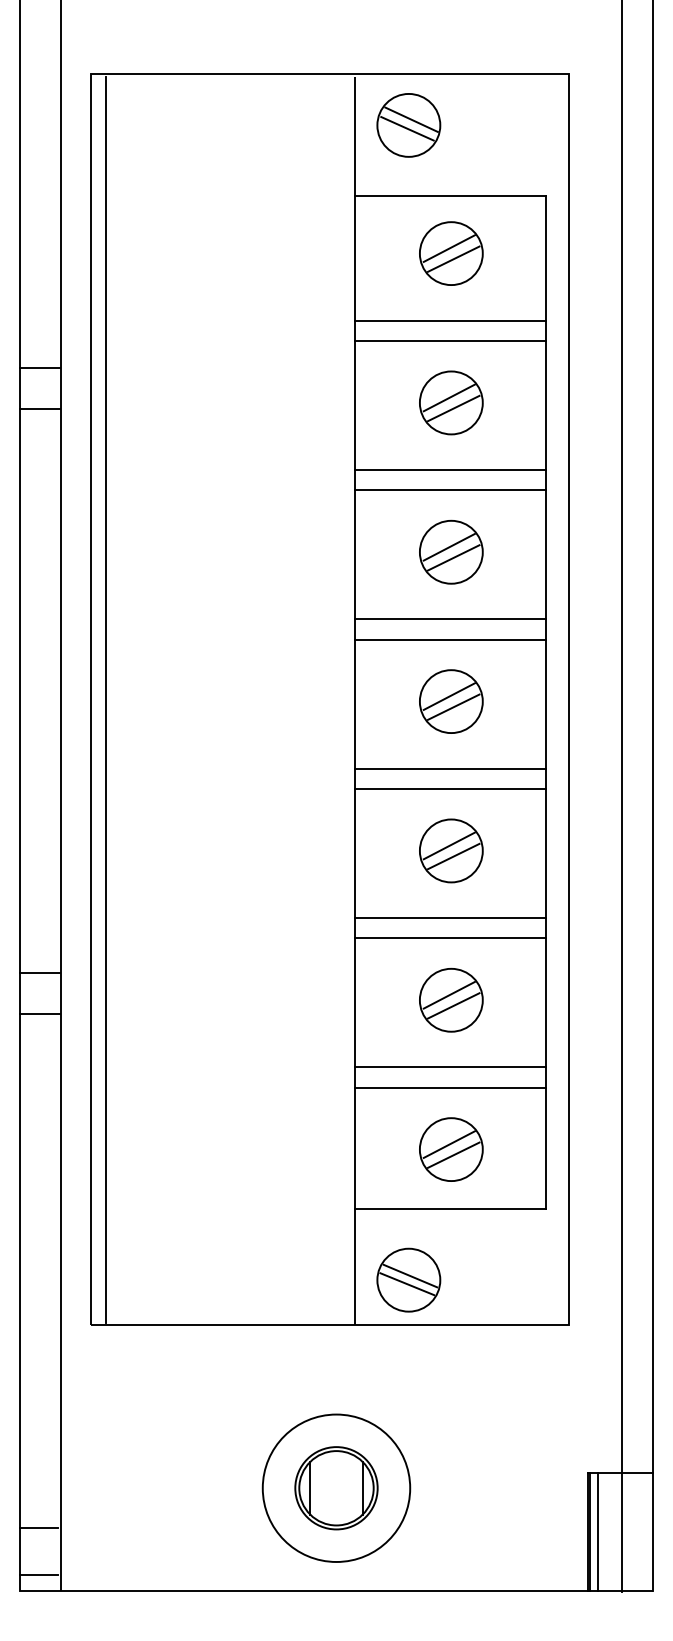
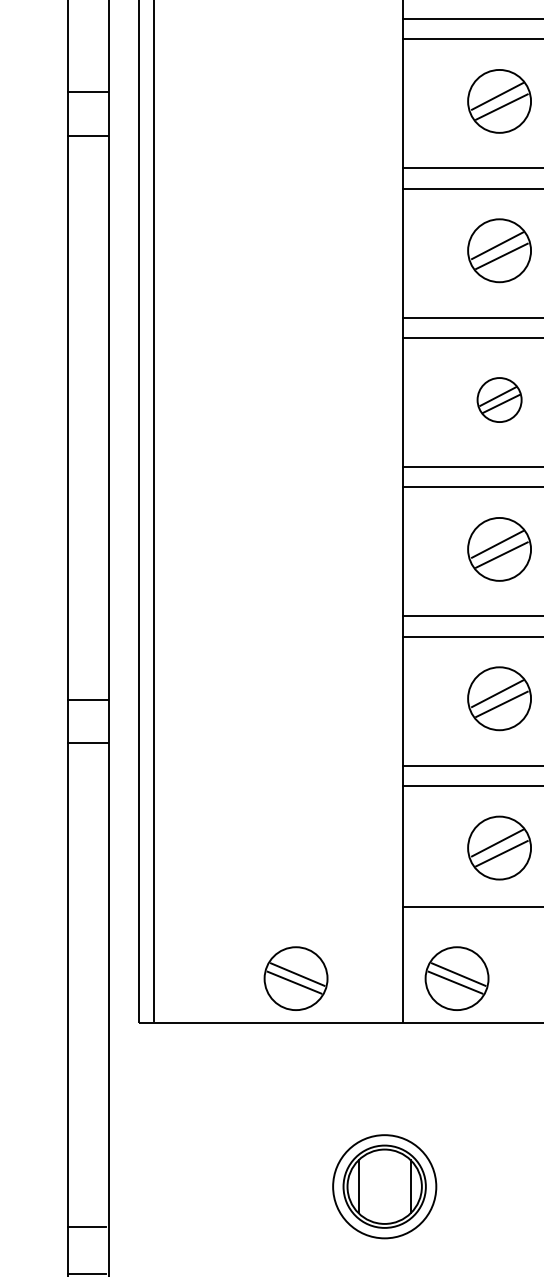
line: (39, 367) -> (87, 91), moved
line: (39, 408) -> (87, 135), moved
part: (451, 701) -> (499, 399), size x0.7
line: (39, 973) -> (87, 699), moved
line: (39, 1014) -> (87, 742), moved
part: (247, 1279) -> (295, 977), added
circle: (336, 1487) -> (384, 1185), size x0.7

